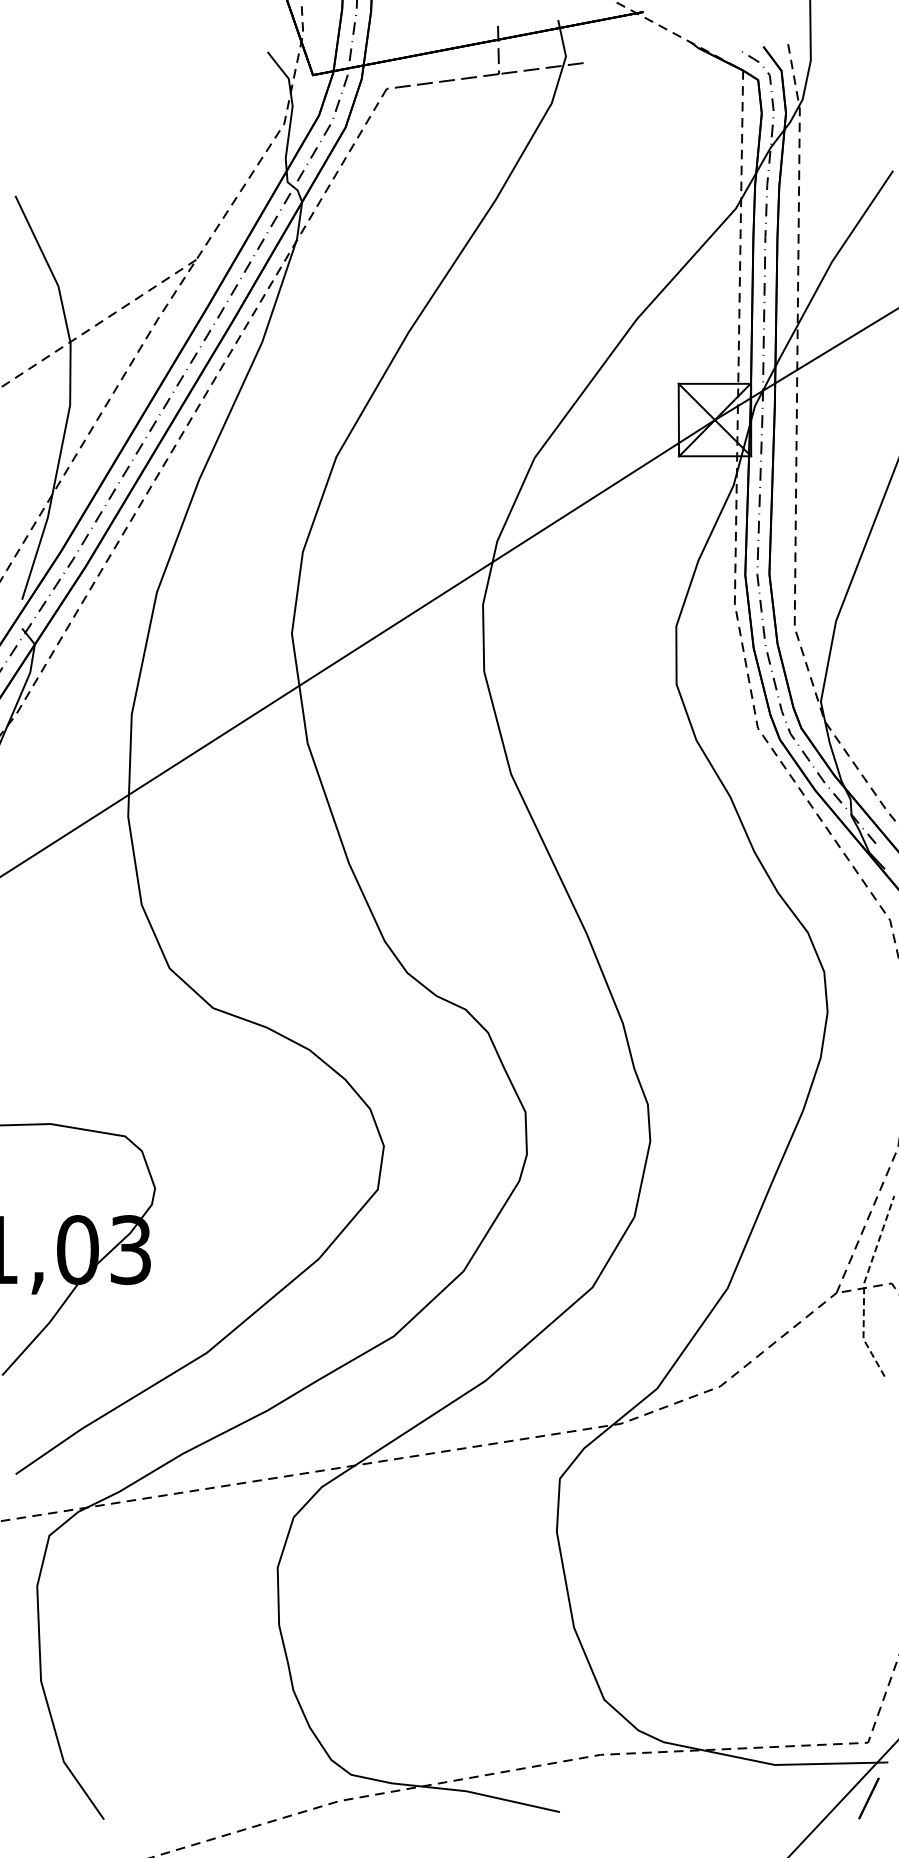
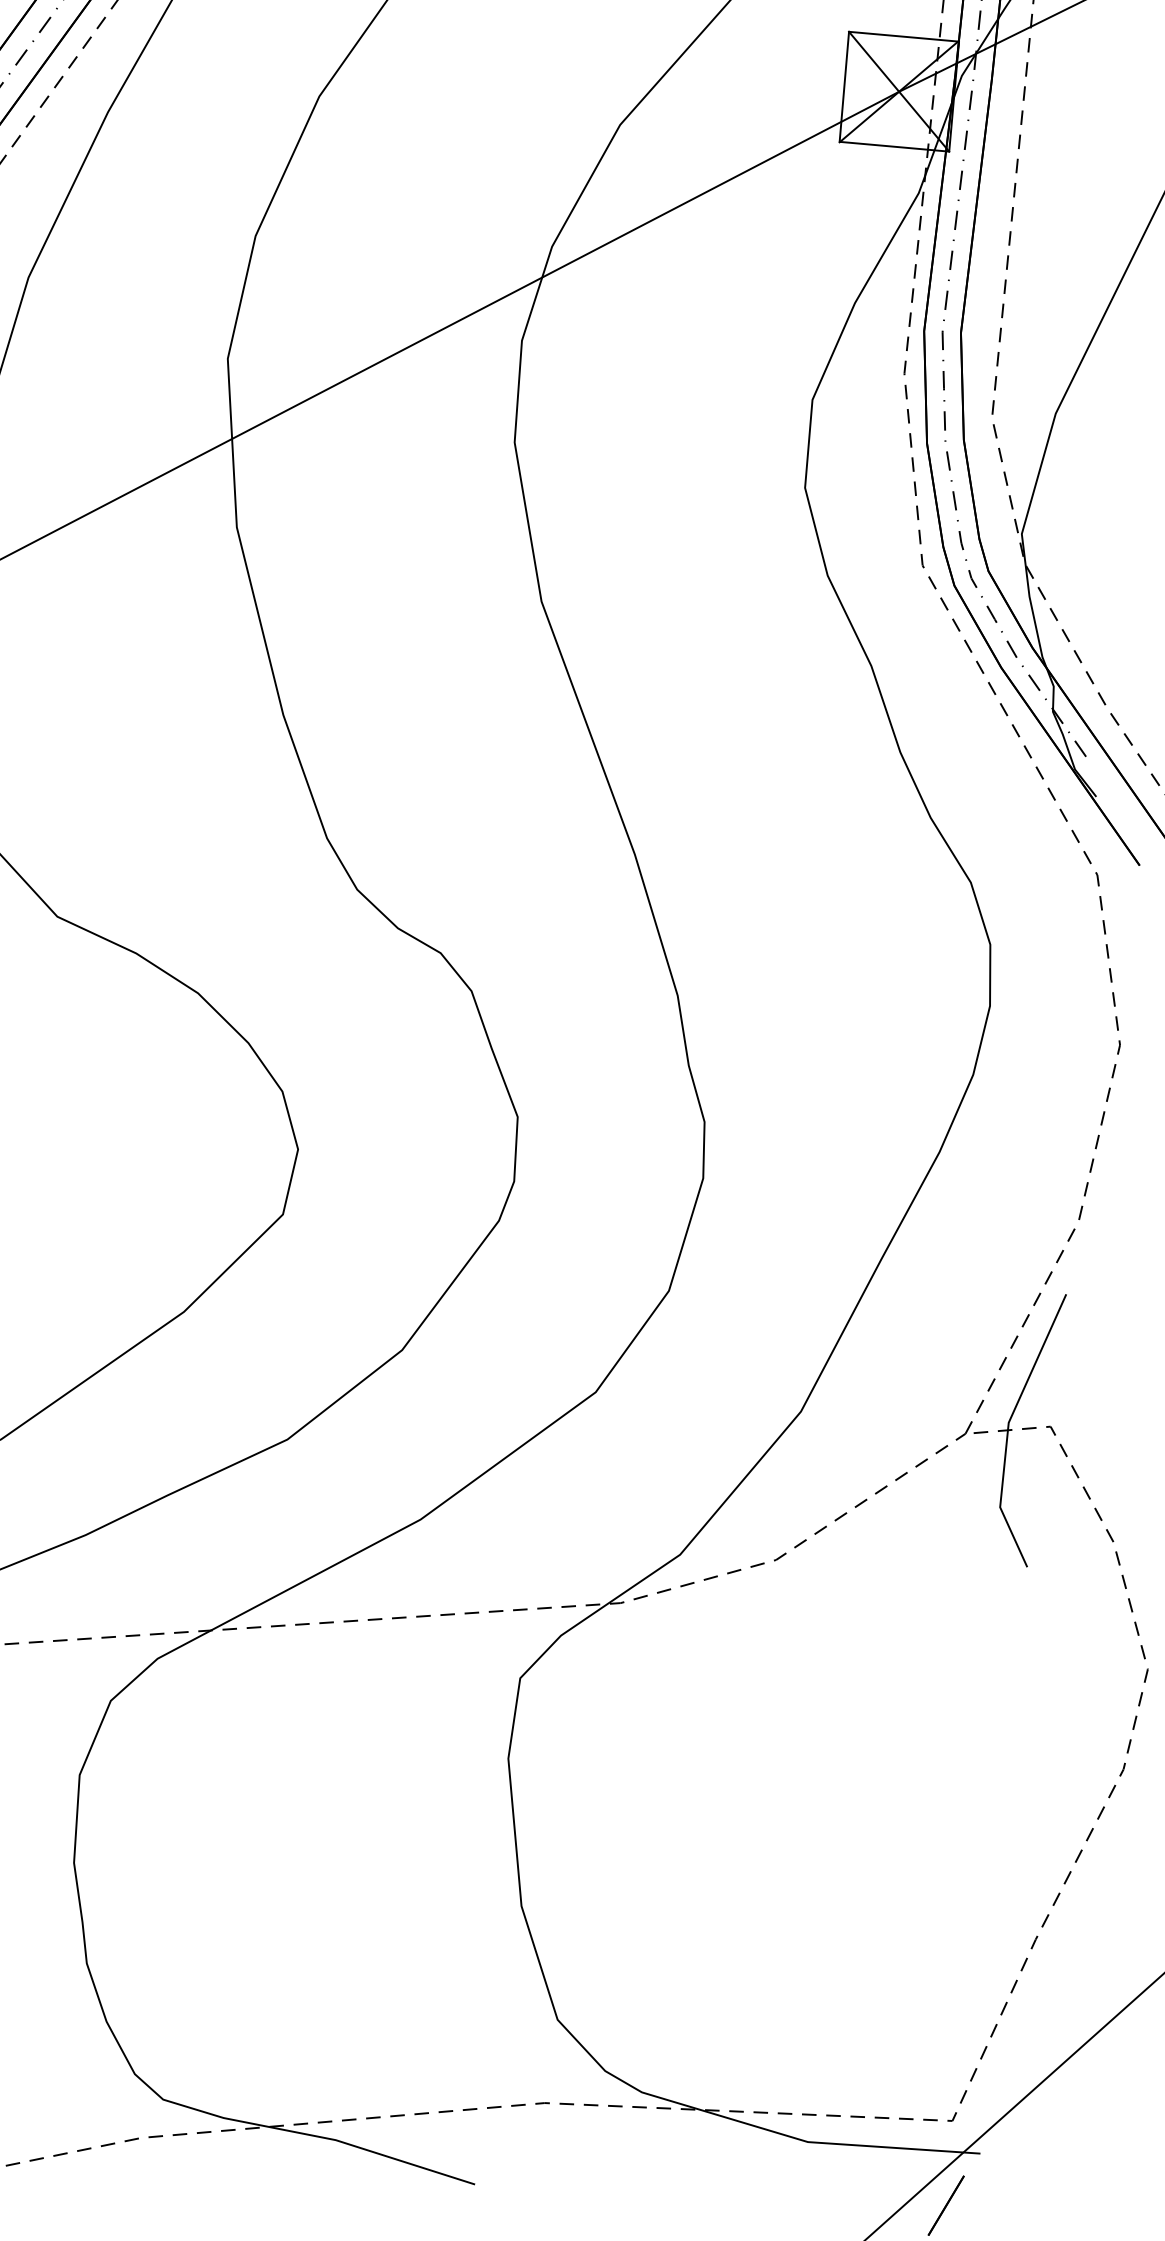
line: (864, 1286) -> (1008, 1427), dashed -> solid

